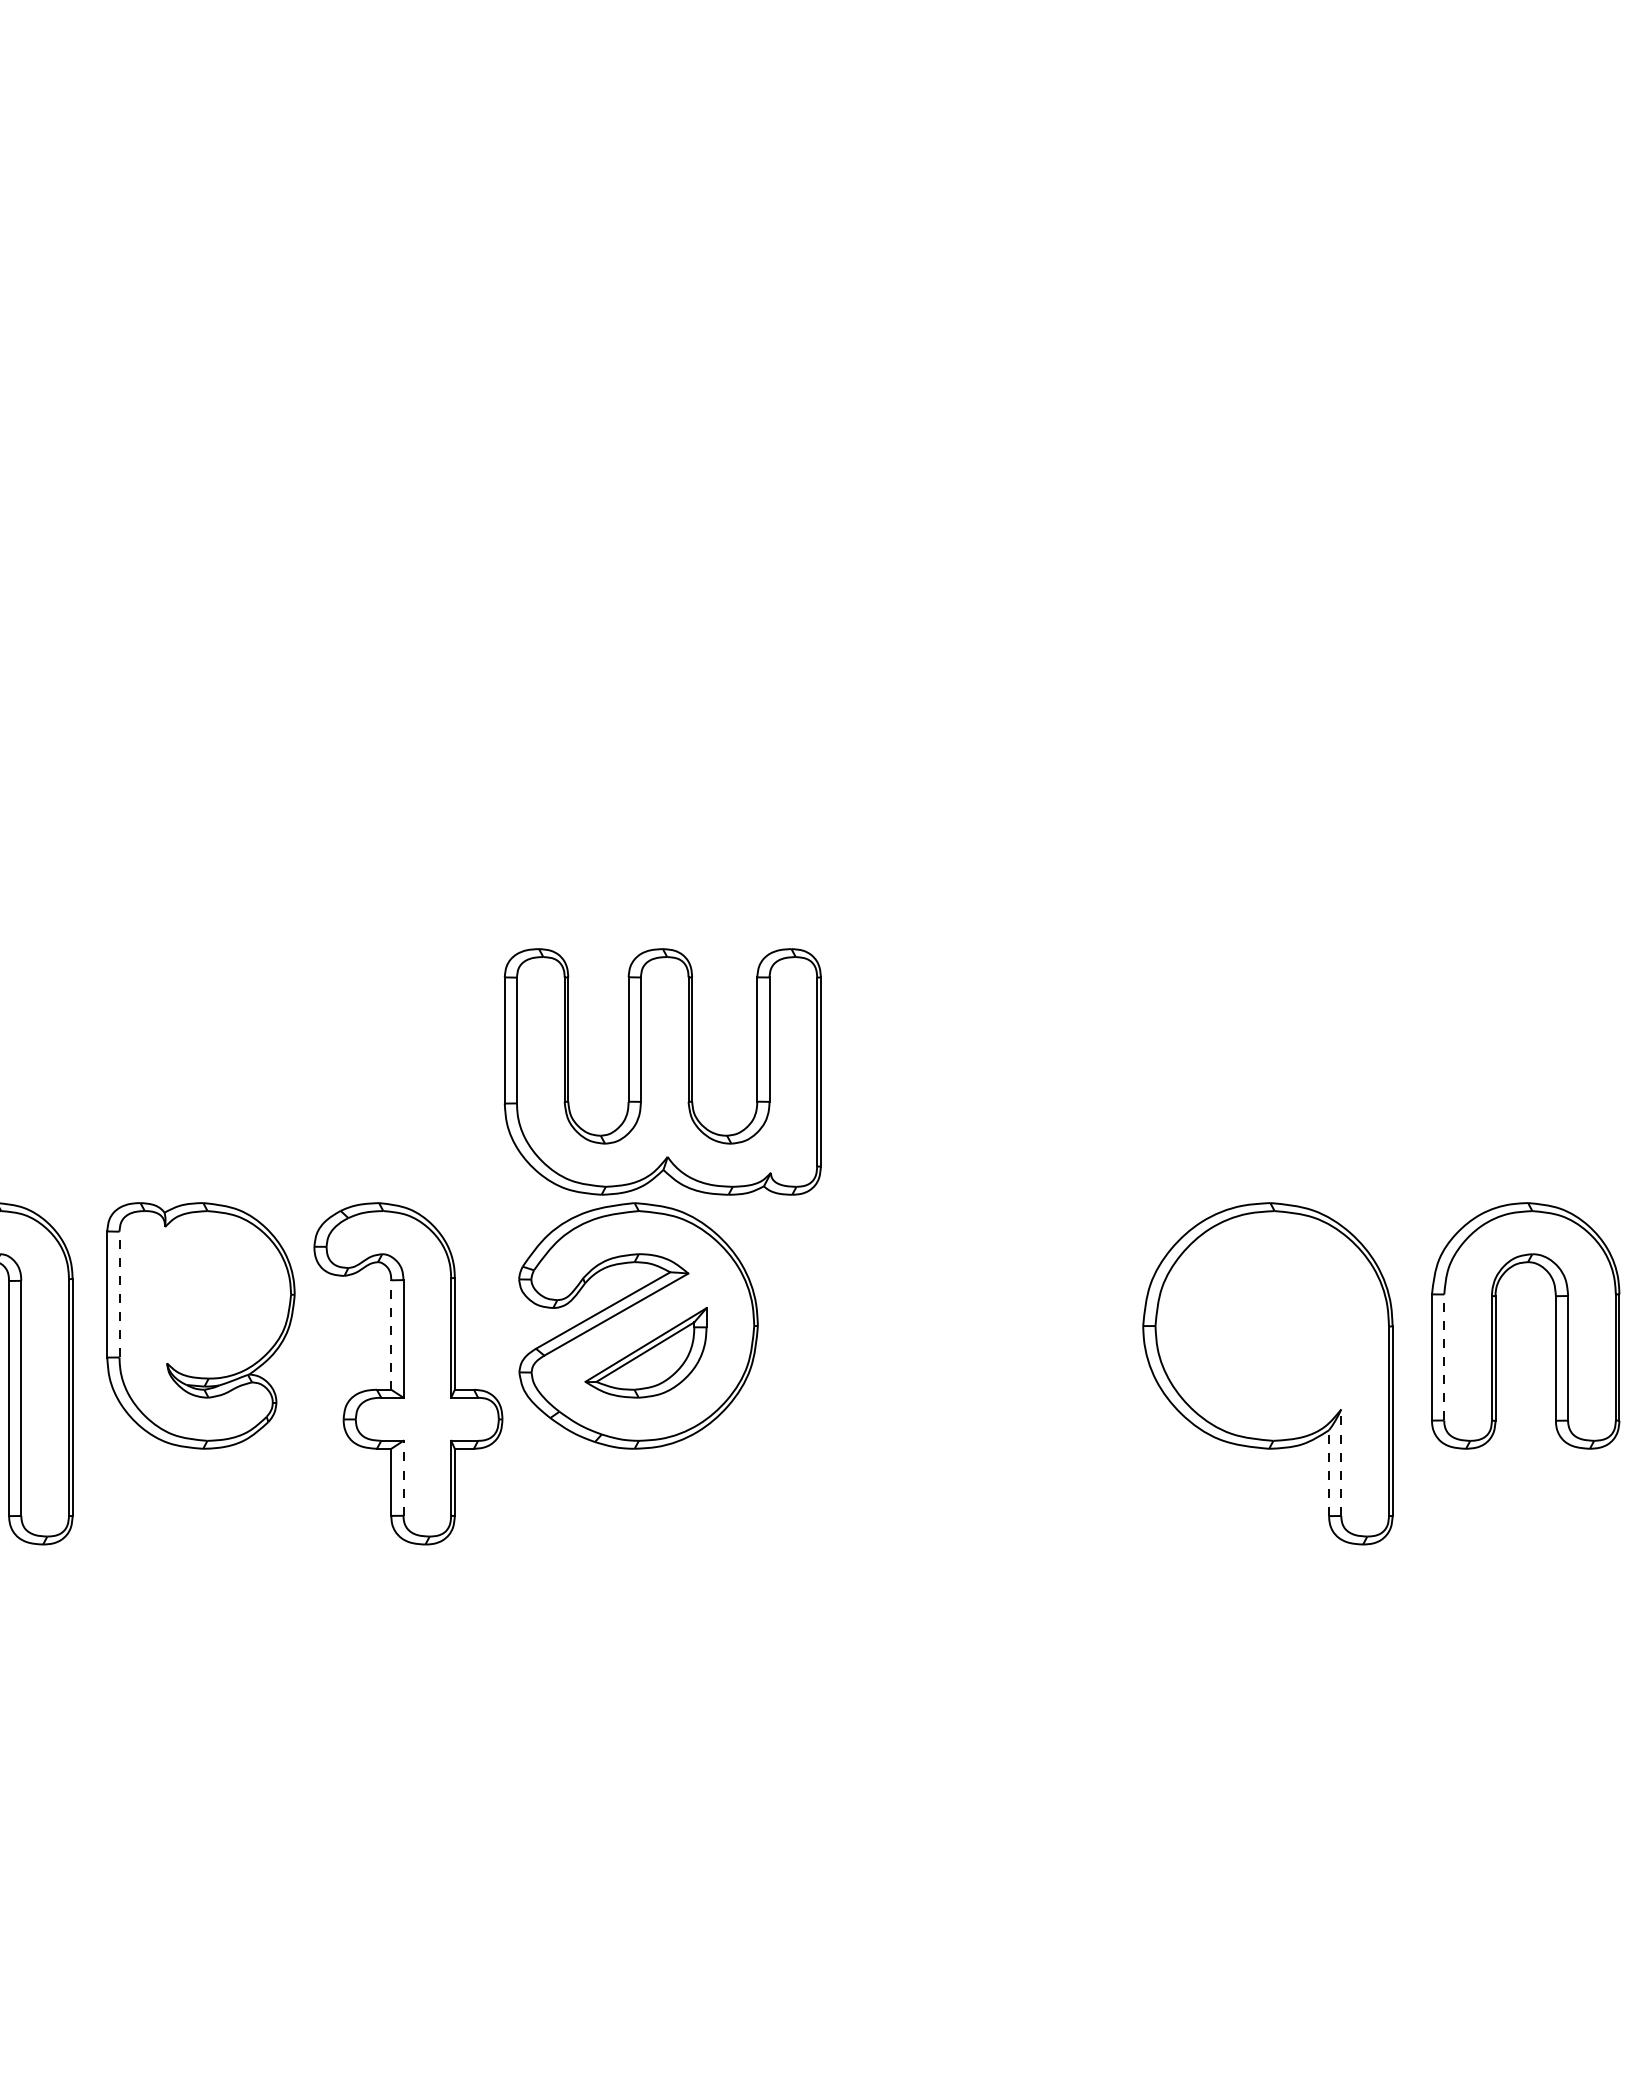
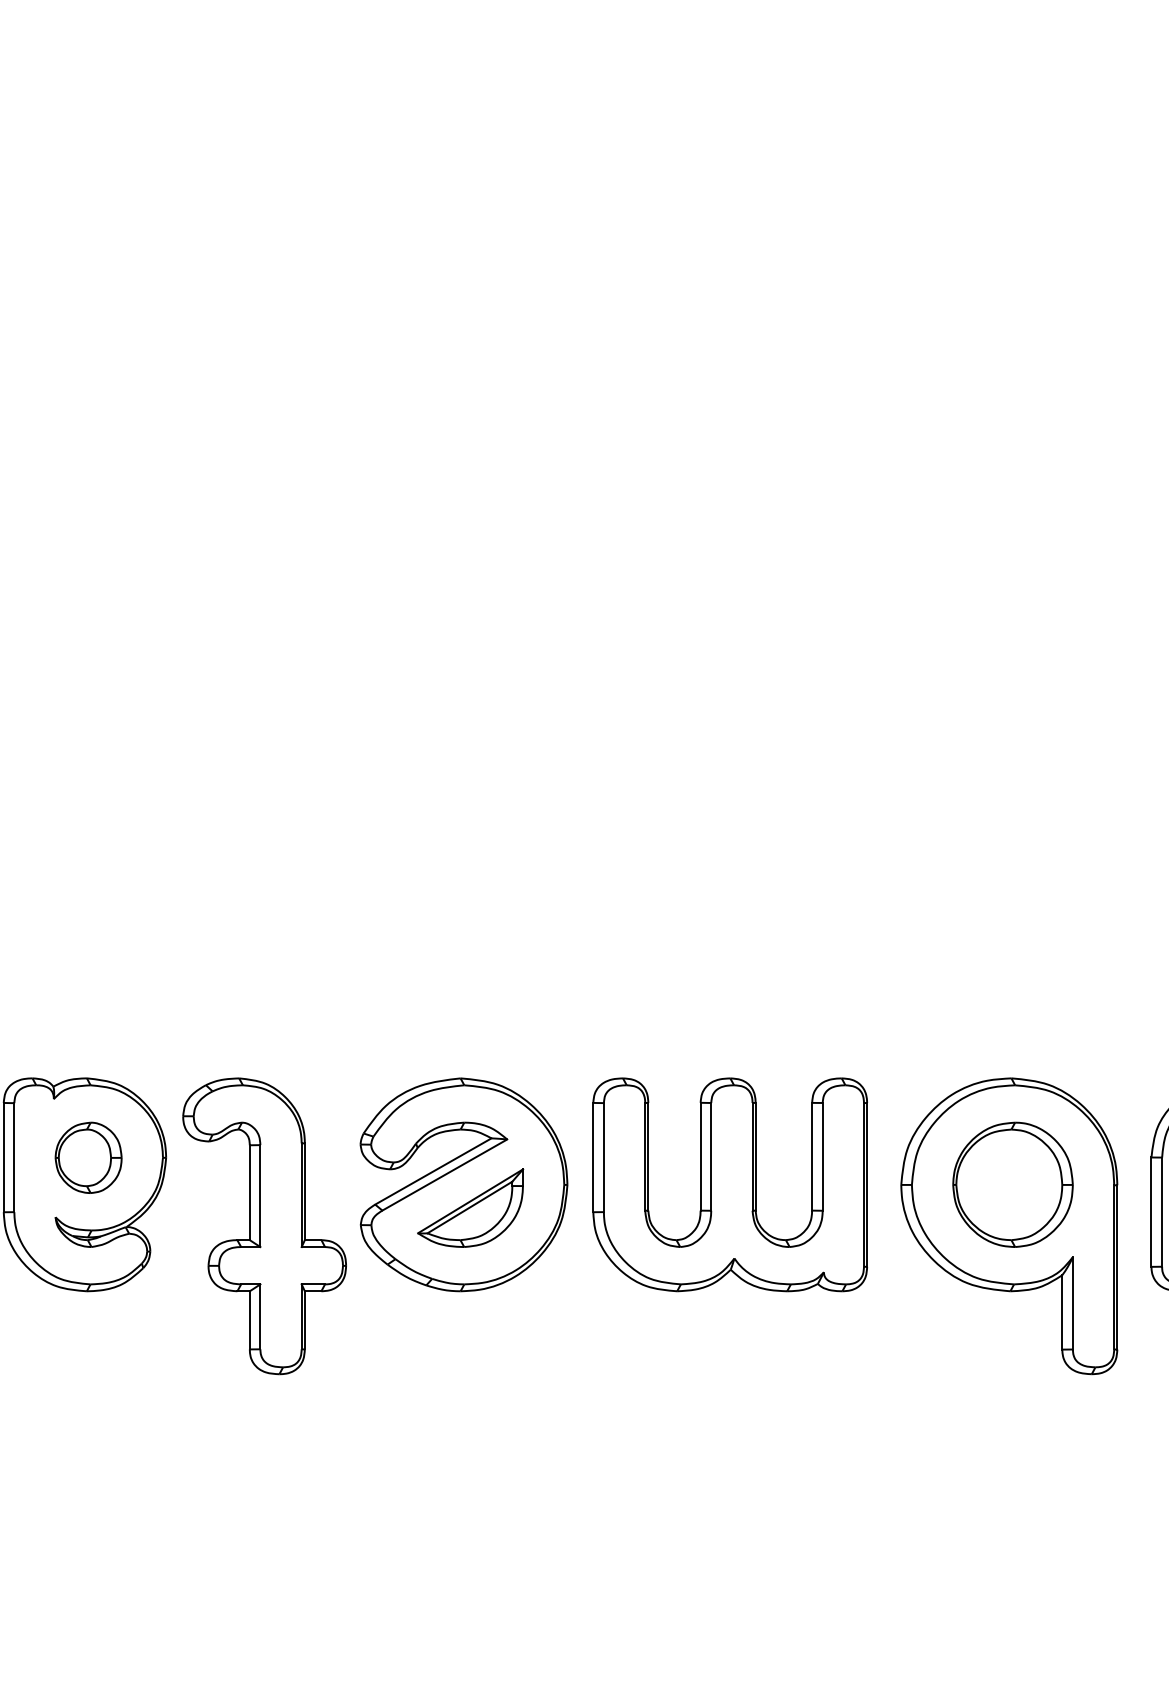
part: (662, 1071) -> (729, 1184), moved
line: (119, 1294) -> (14, 1157), dashed -> solid
part: (205, 1294) -> (88, 1157), added
part: (1272, 1325) -> (1013, 1184), added
line: (391, 1335) -> (249, 1193), dashed -> solid
line: (1444, 1356) -> (1162, 1211), dashed -> solid
line: (1341, 1462) -> (1073, 1303), dashed -> solid
line: (1329, 1473) -> (1062, 1312), dashed -> solid
line: (403, 1477) -> (260, 1316), dashed -> solid

